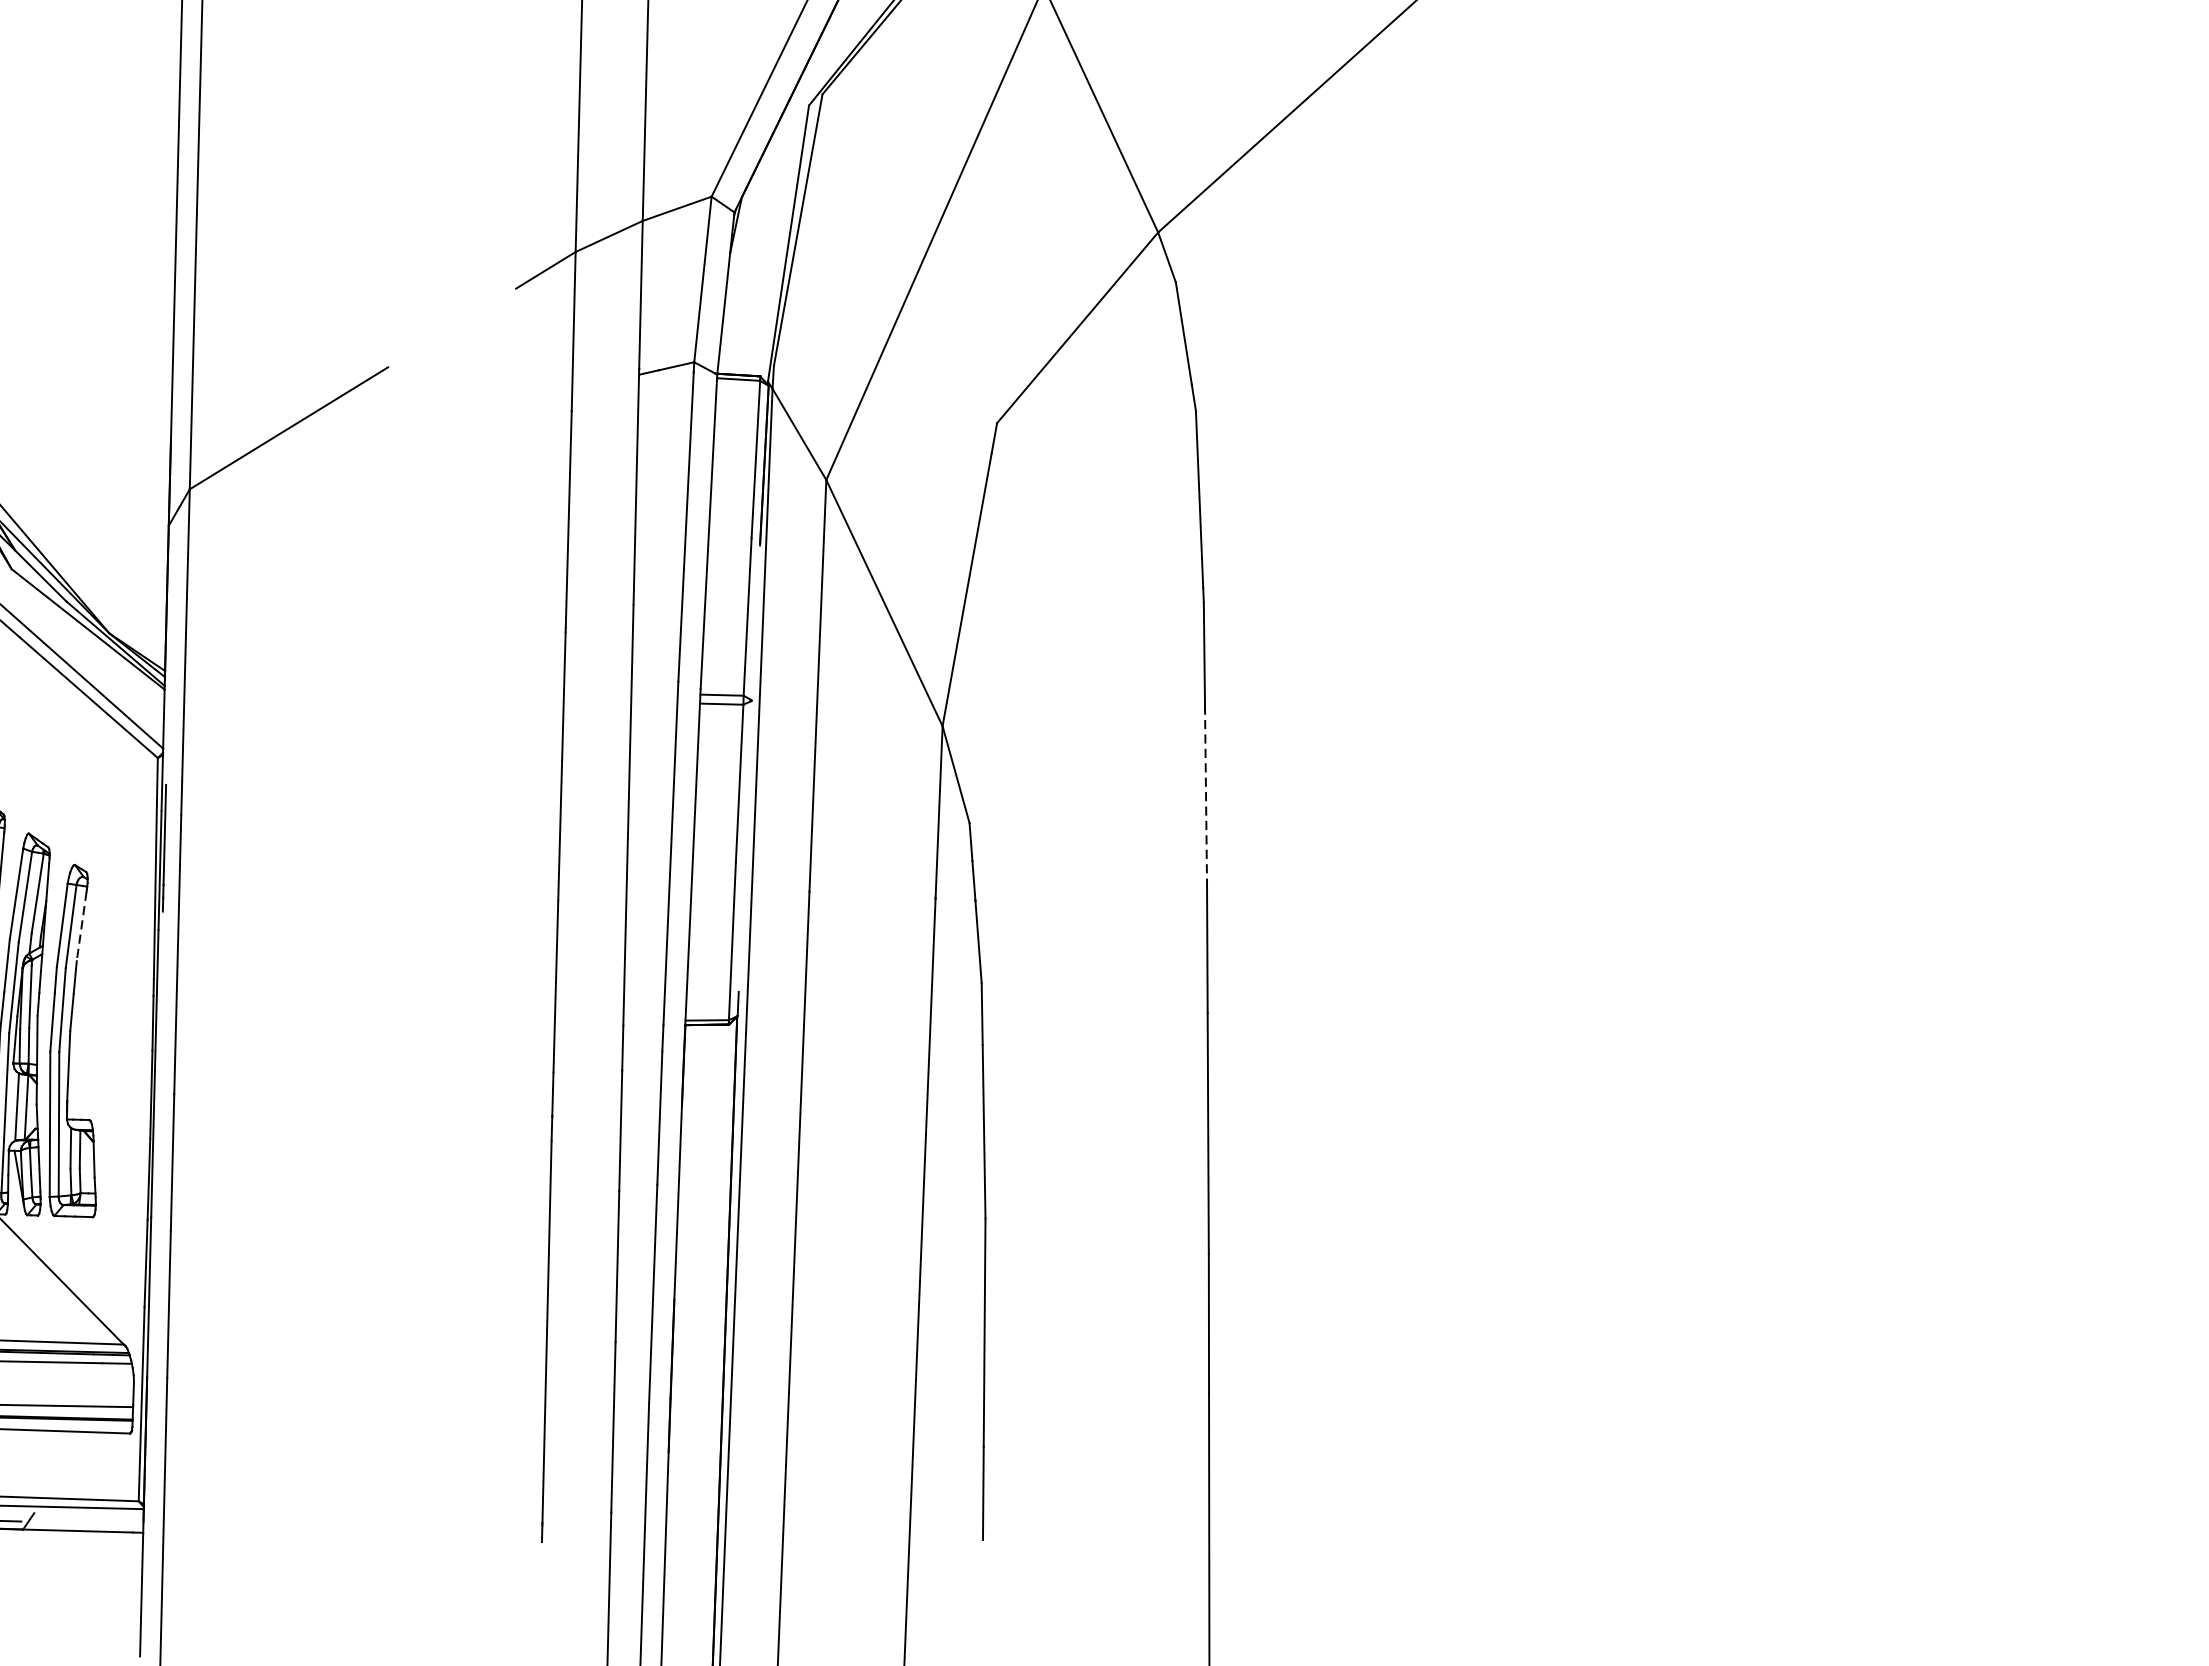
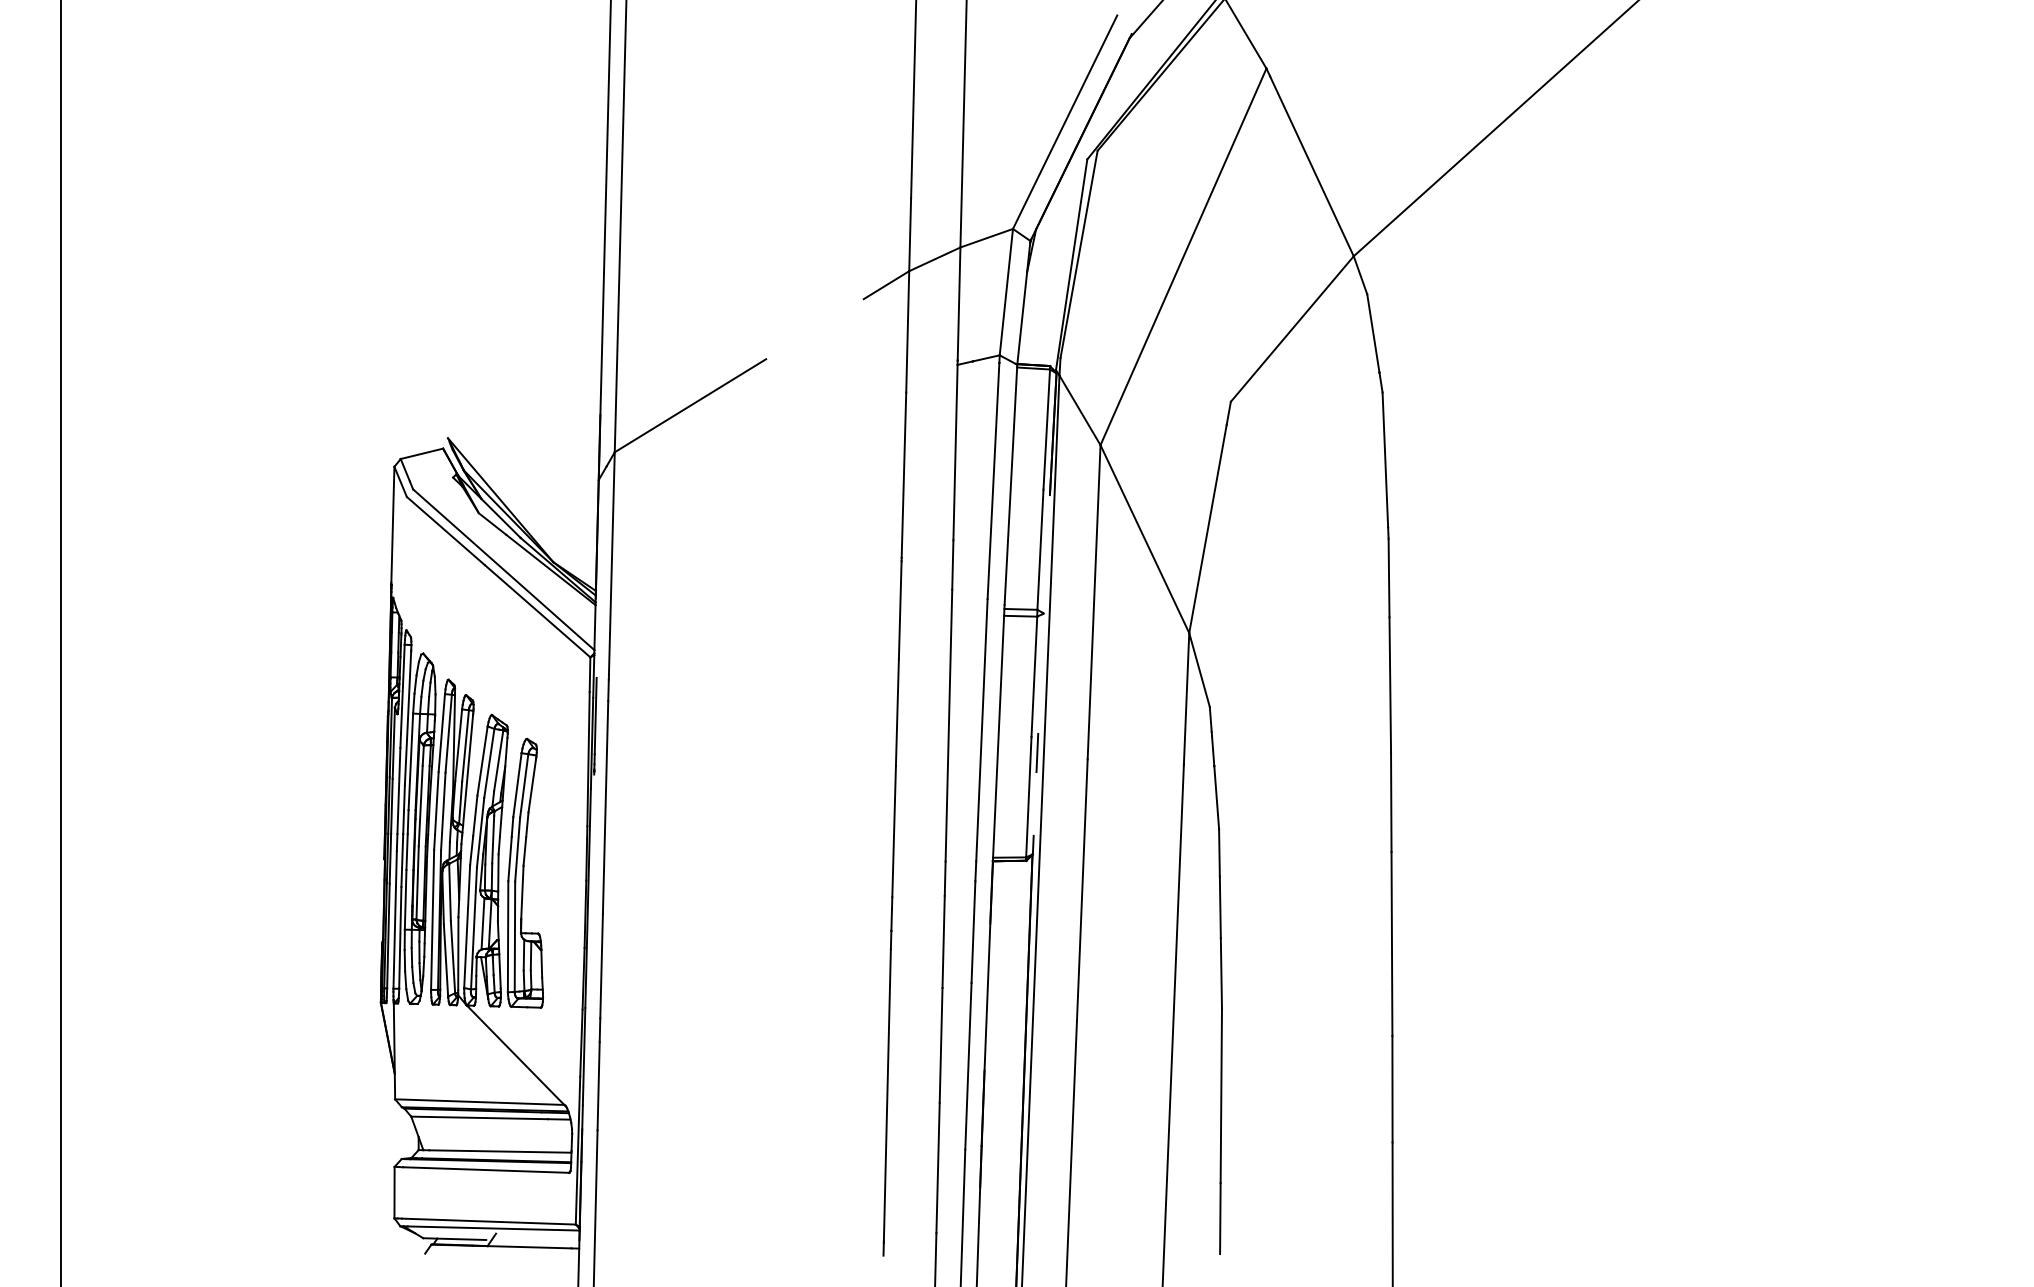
line: (1206, 794) -> (1390, 685), dashed -> solid
line: (743, 882) -> (1037, 752), added
line: (81, 925) -> (532, 785), dashed -> solid

